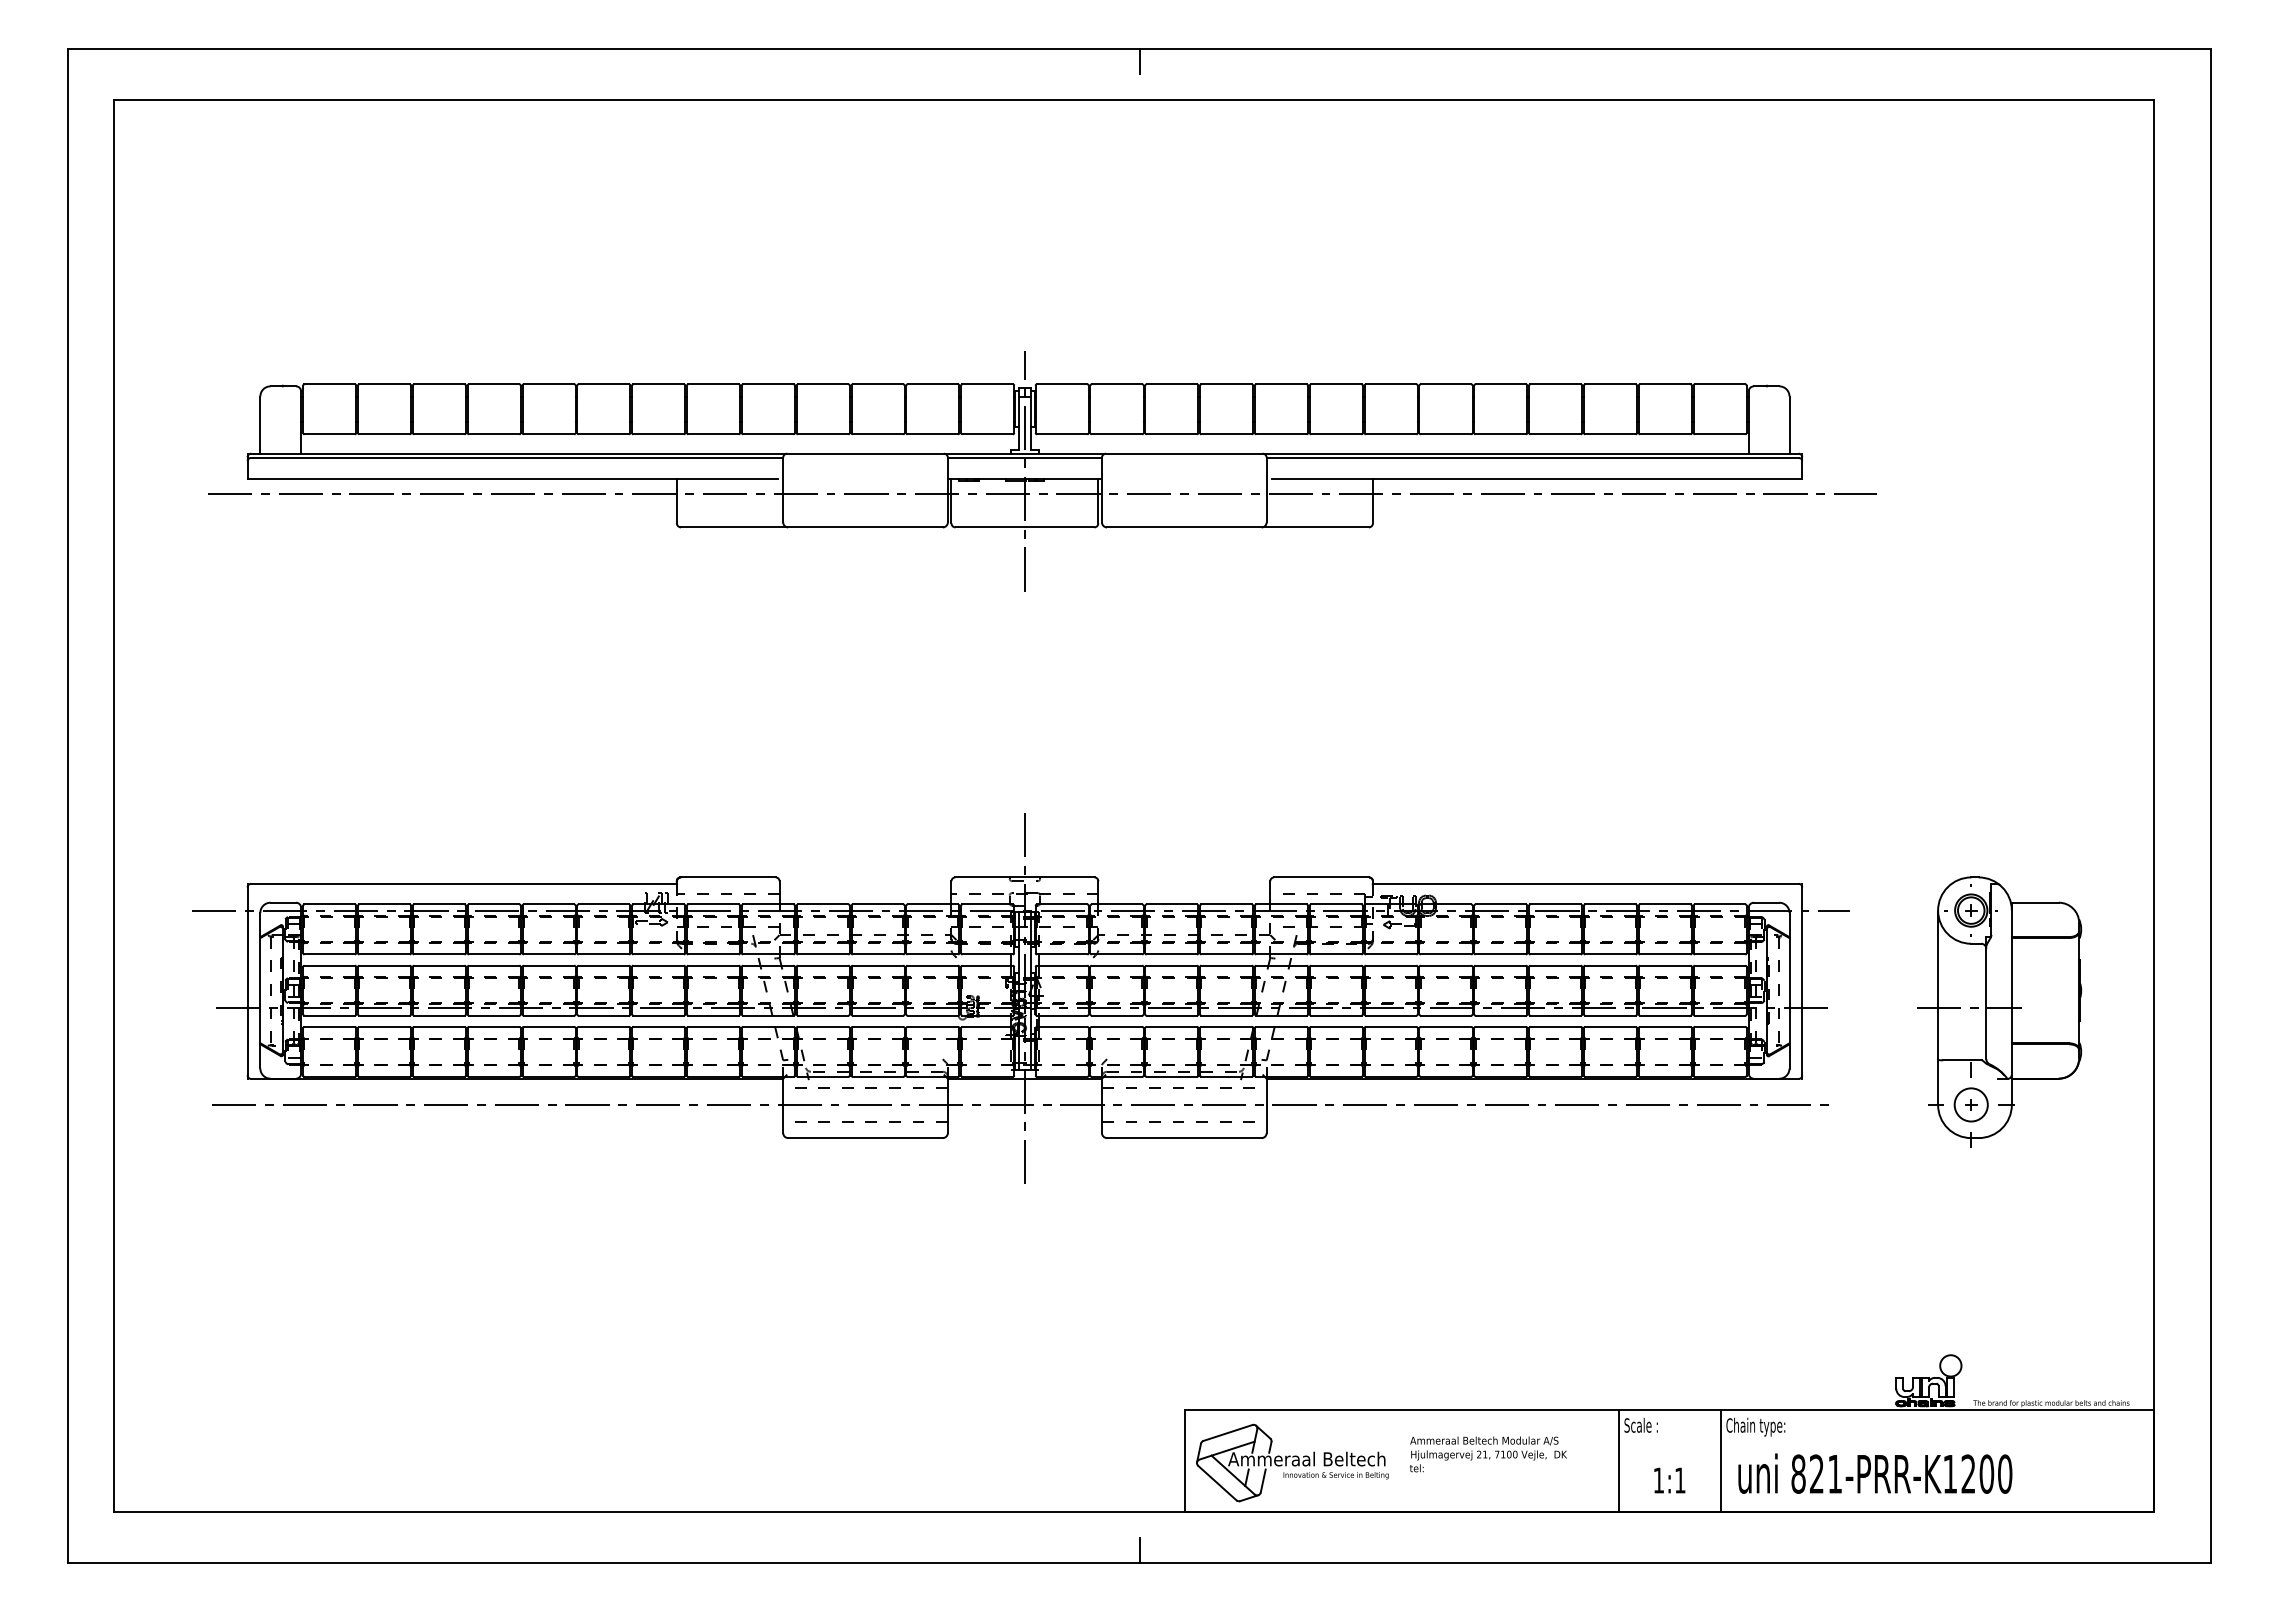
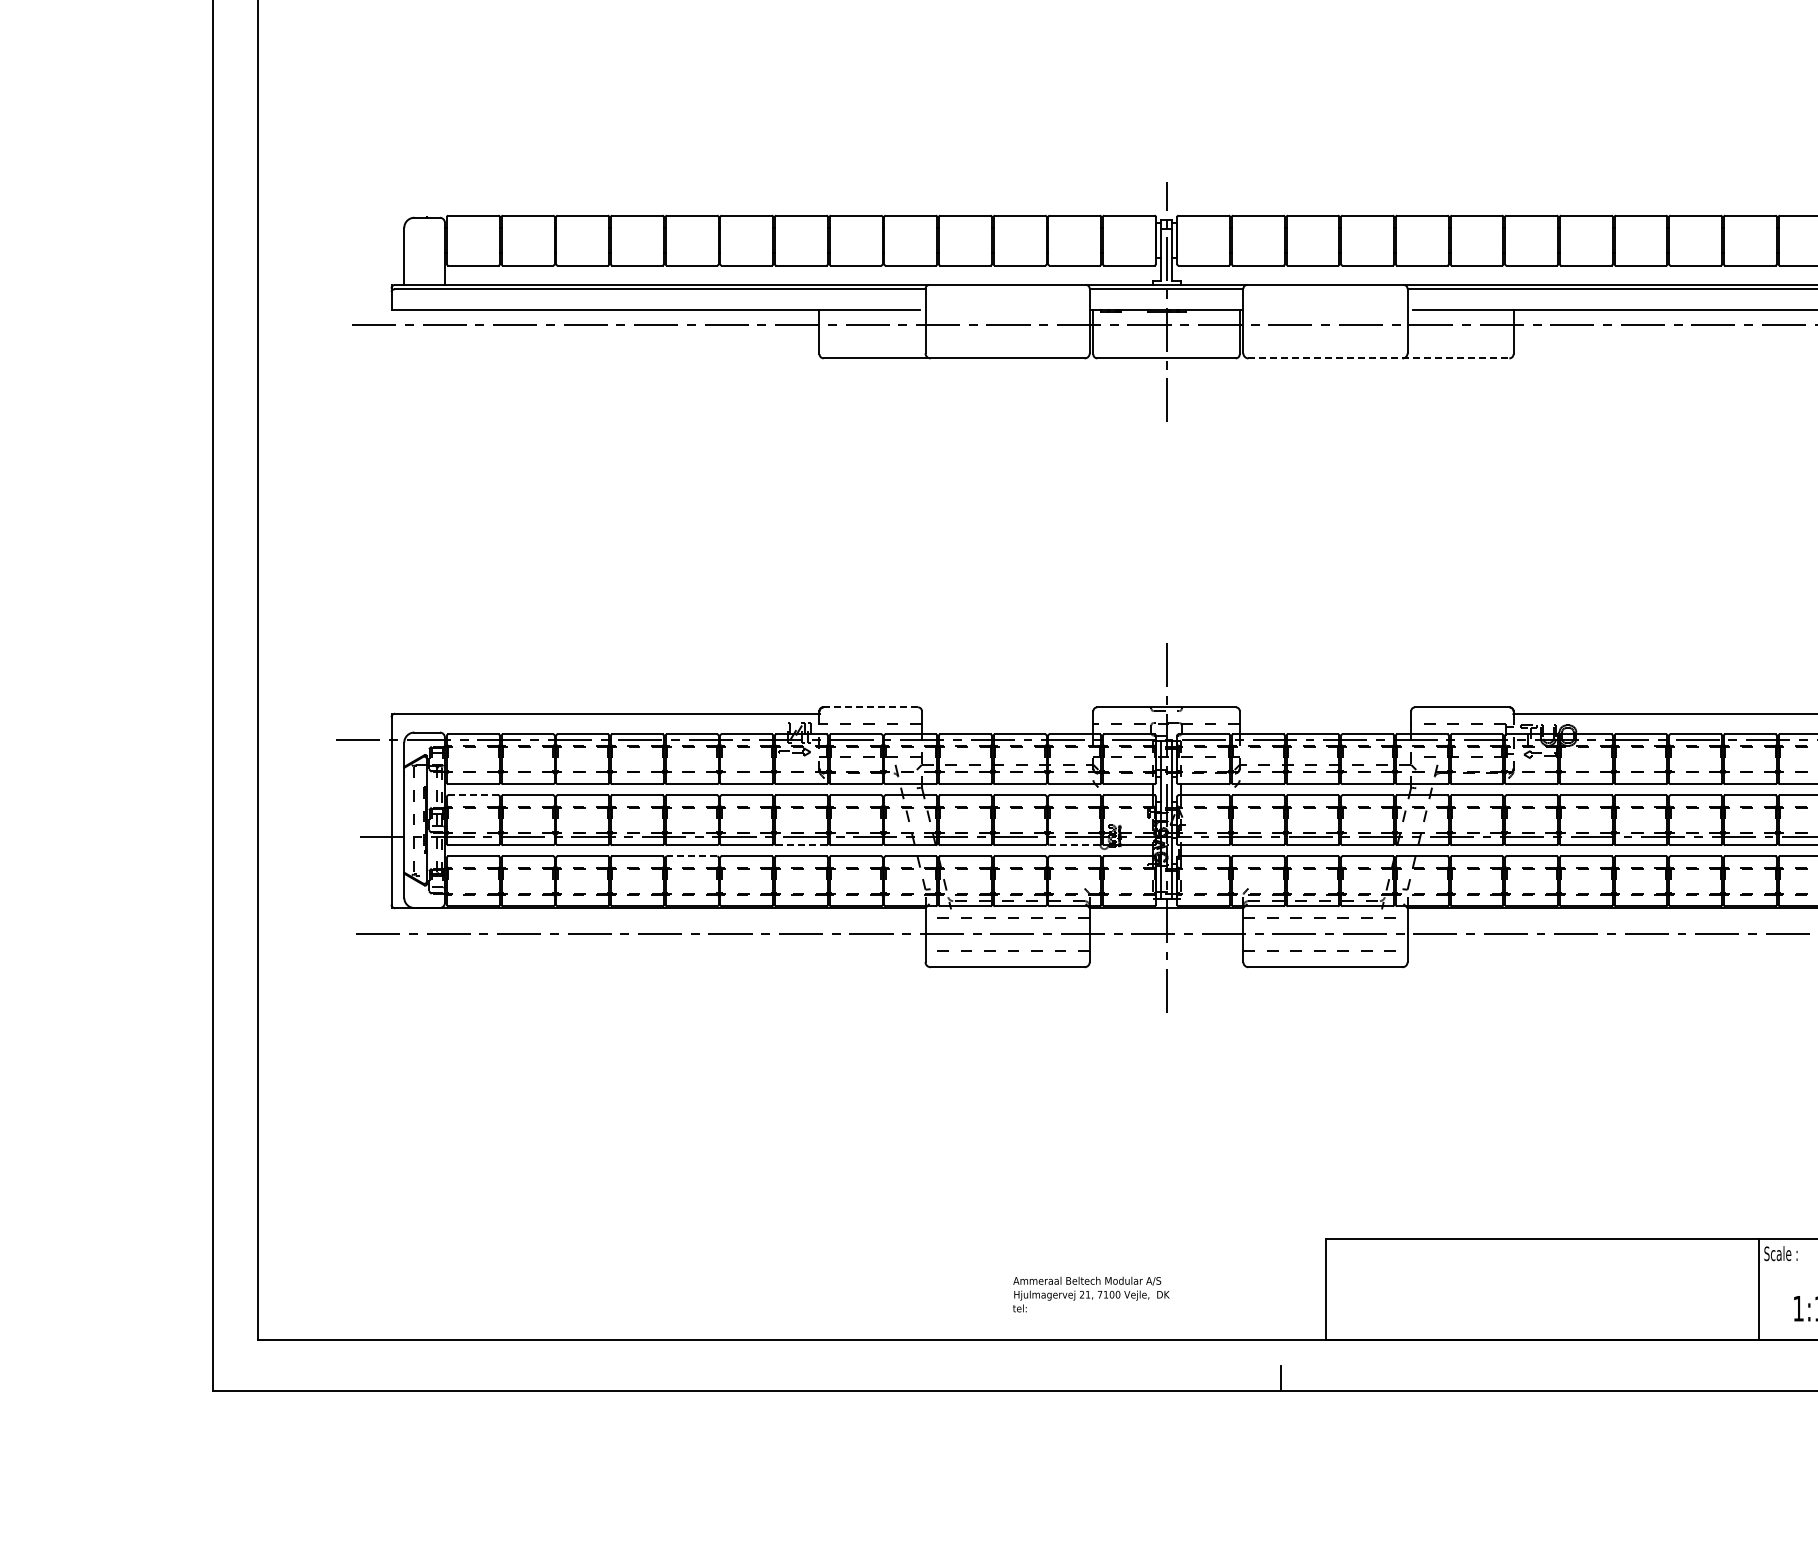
line: (1237, 527) -> (1378, 358), solid -> dashed
line: (727, 877) -> (870, 707), solid -> dashed
line: (329, 965) -> (473, 795), solid -> dashed
line: (658, 1015) -> (801, 845), solid -> dashed
line: (932, 1015) -> (1074, 845), solid -> dashed
line: (548, 1026) -> (691, 855), solid -> dashed
text: (1488, 1454) -> (1091, 1294), moved
part: (1292, 1462) -> (1433, 1290), removed

